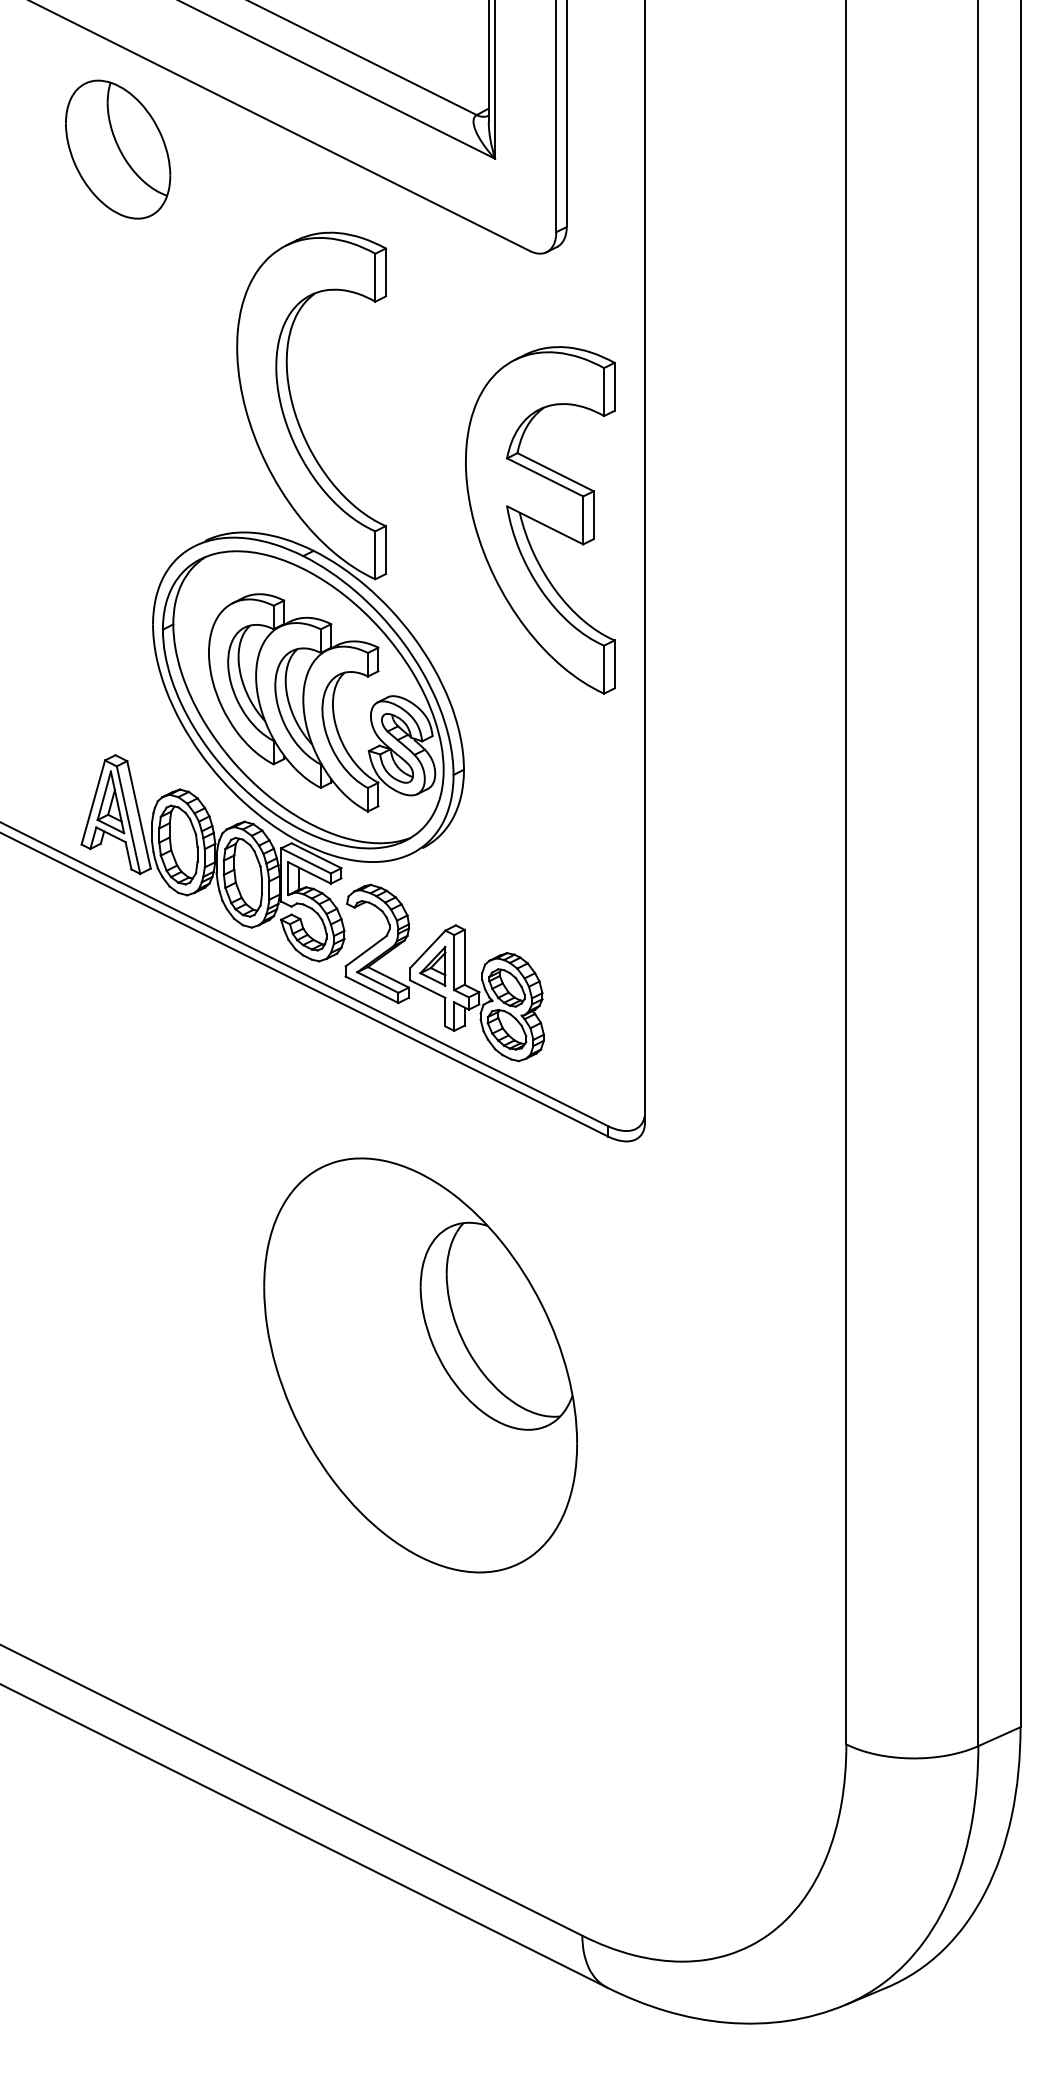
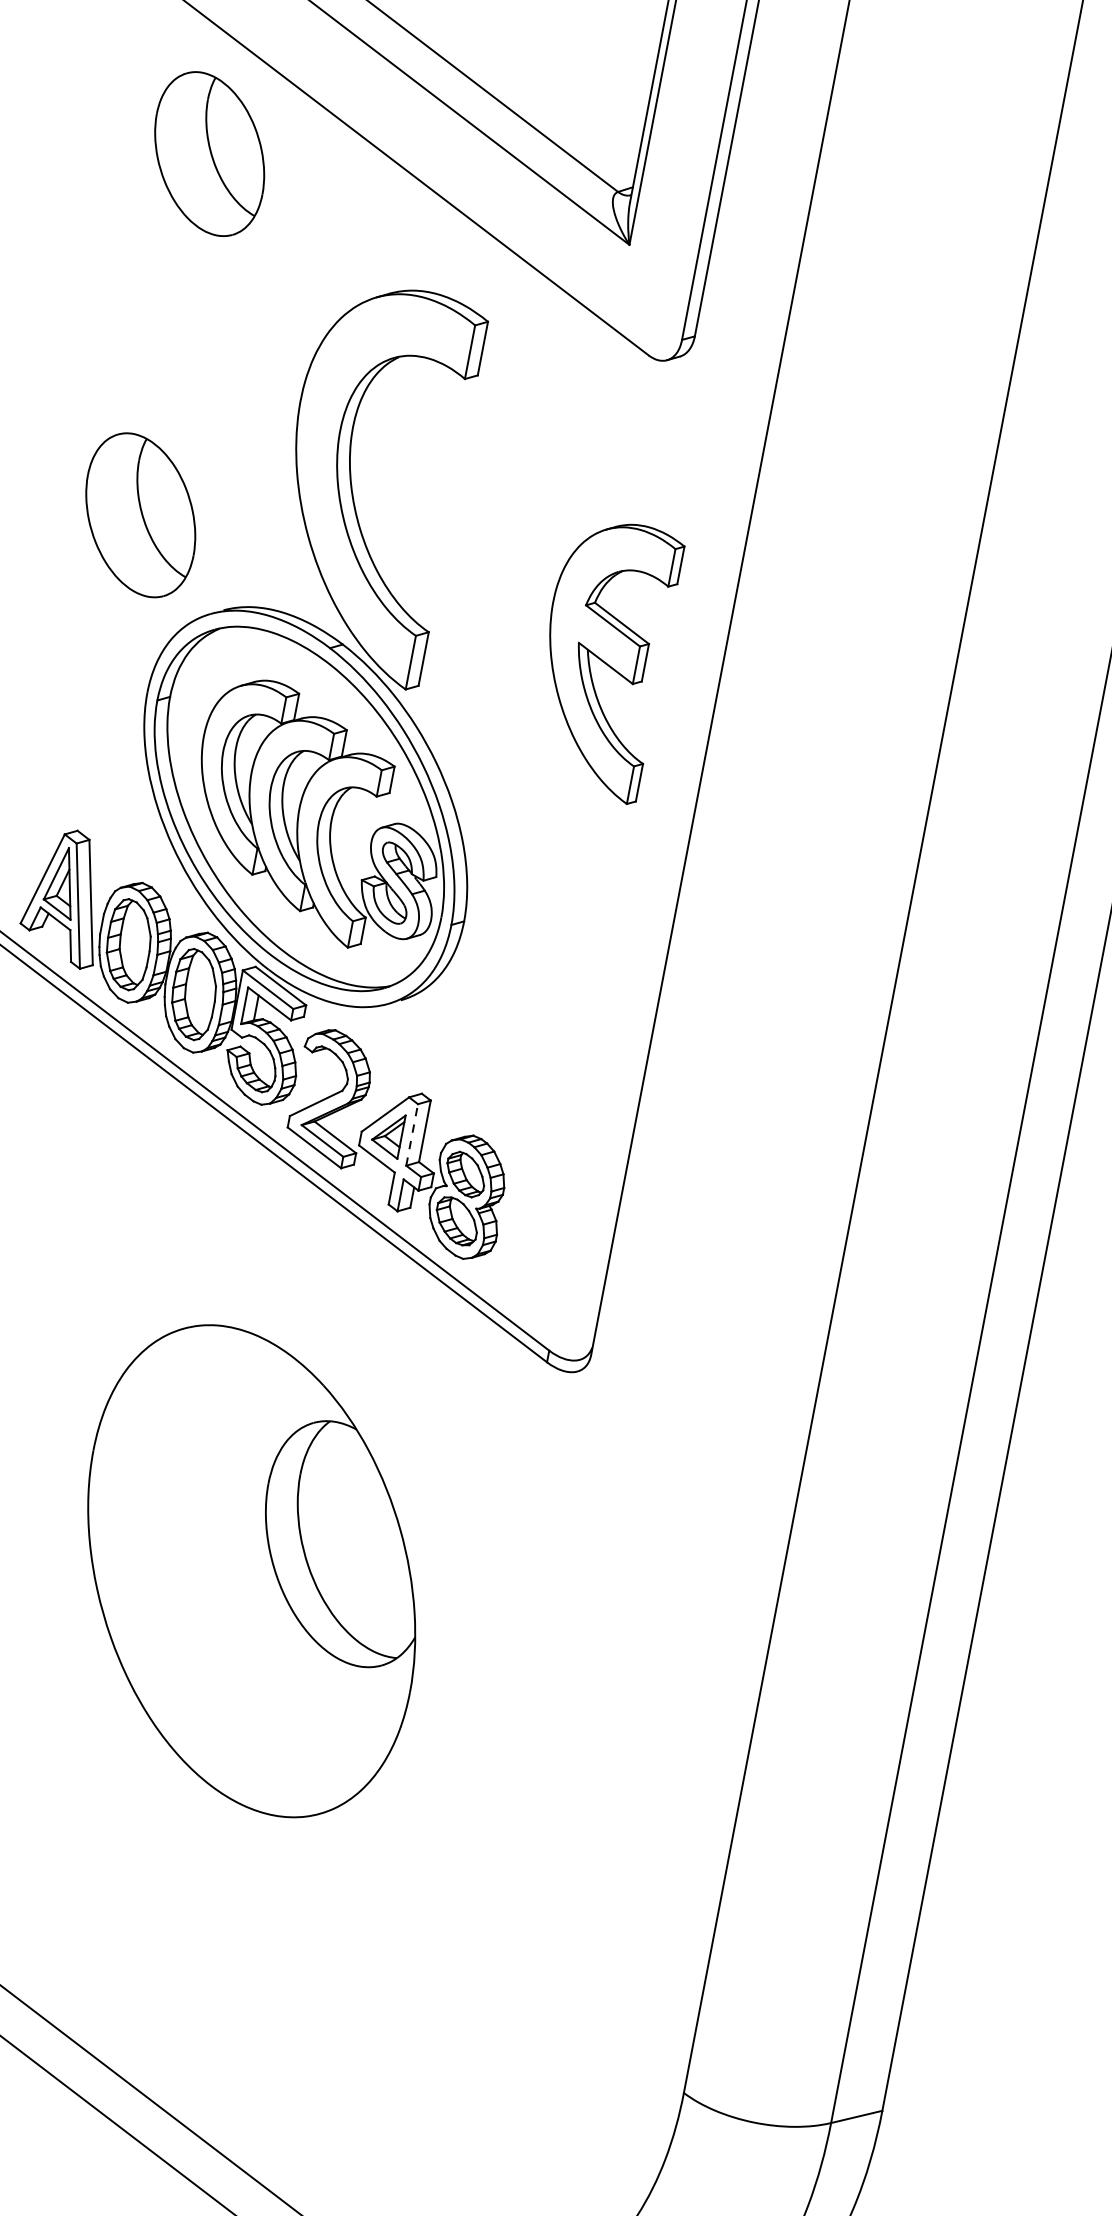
part: (118, 472) -> (141, 515), added
part: (540, 520) -> (602, 658), size x0.7
line: (454, 962) -> (412, 1134), solid -> dashed
part: (420, 1365) -> (251, 1571), moved

